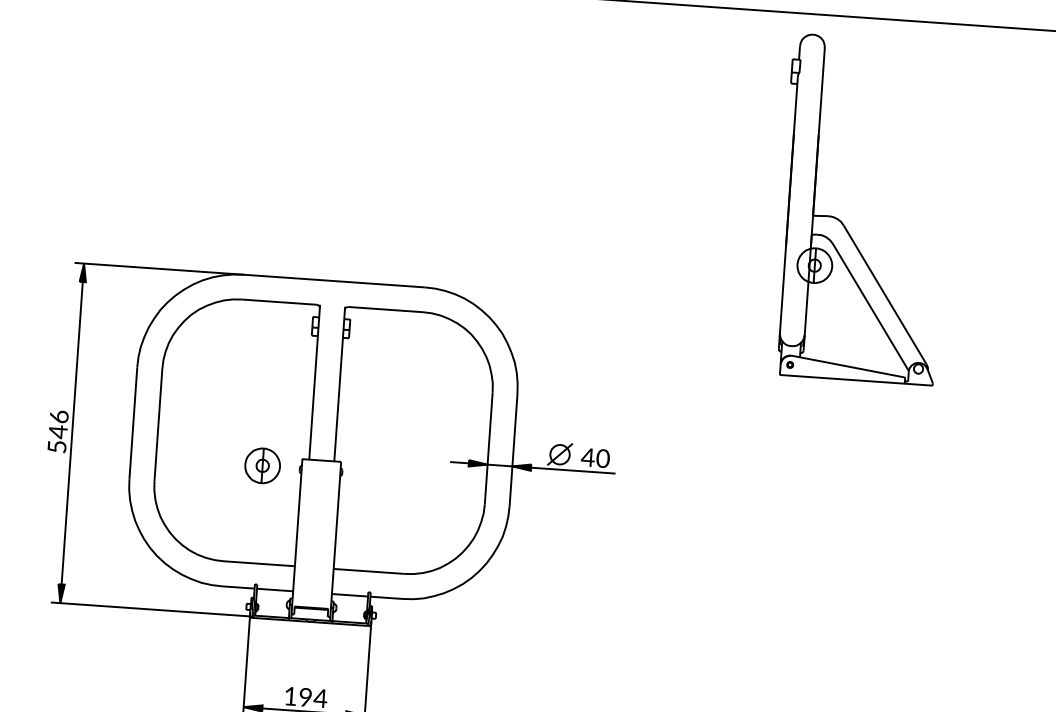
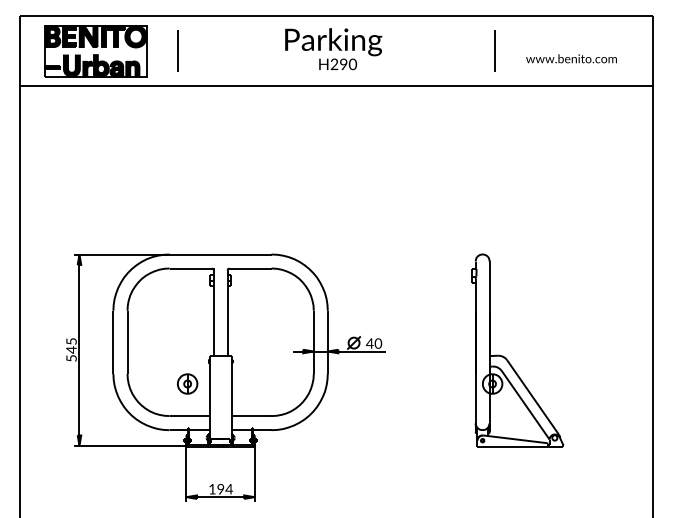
part: (842, 220) -> (506, 357), moved
text: (59, 416) -> (71, 341), 546 -> 545
part: (262, 464) -> (187, 383), moved

